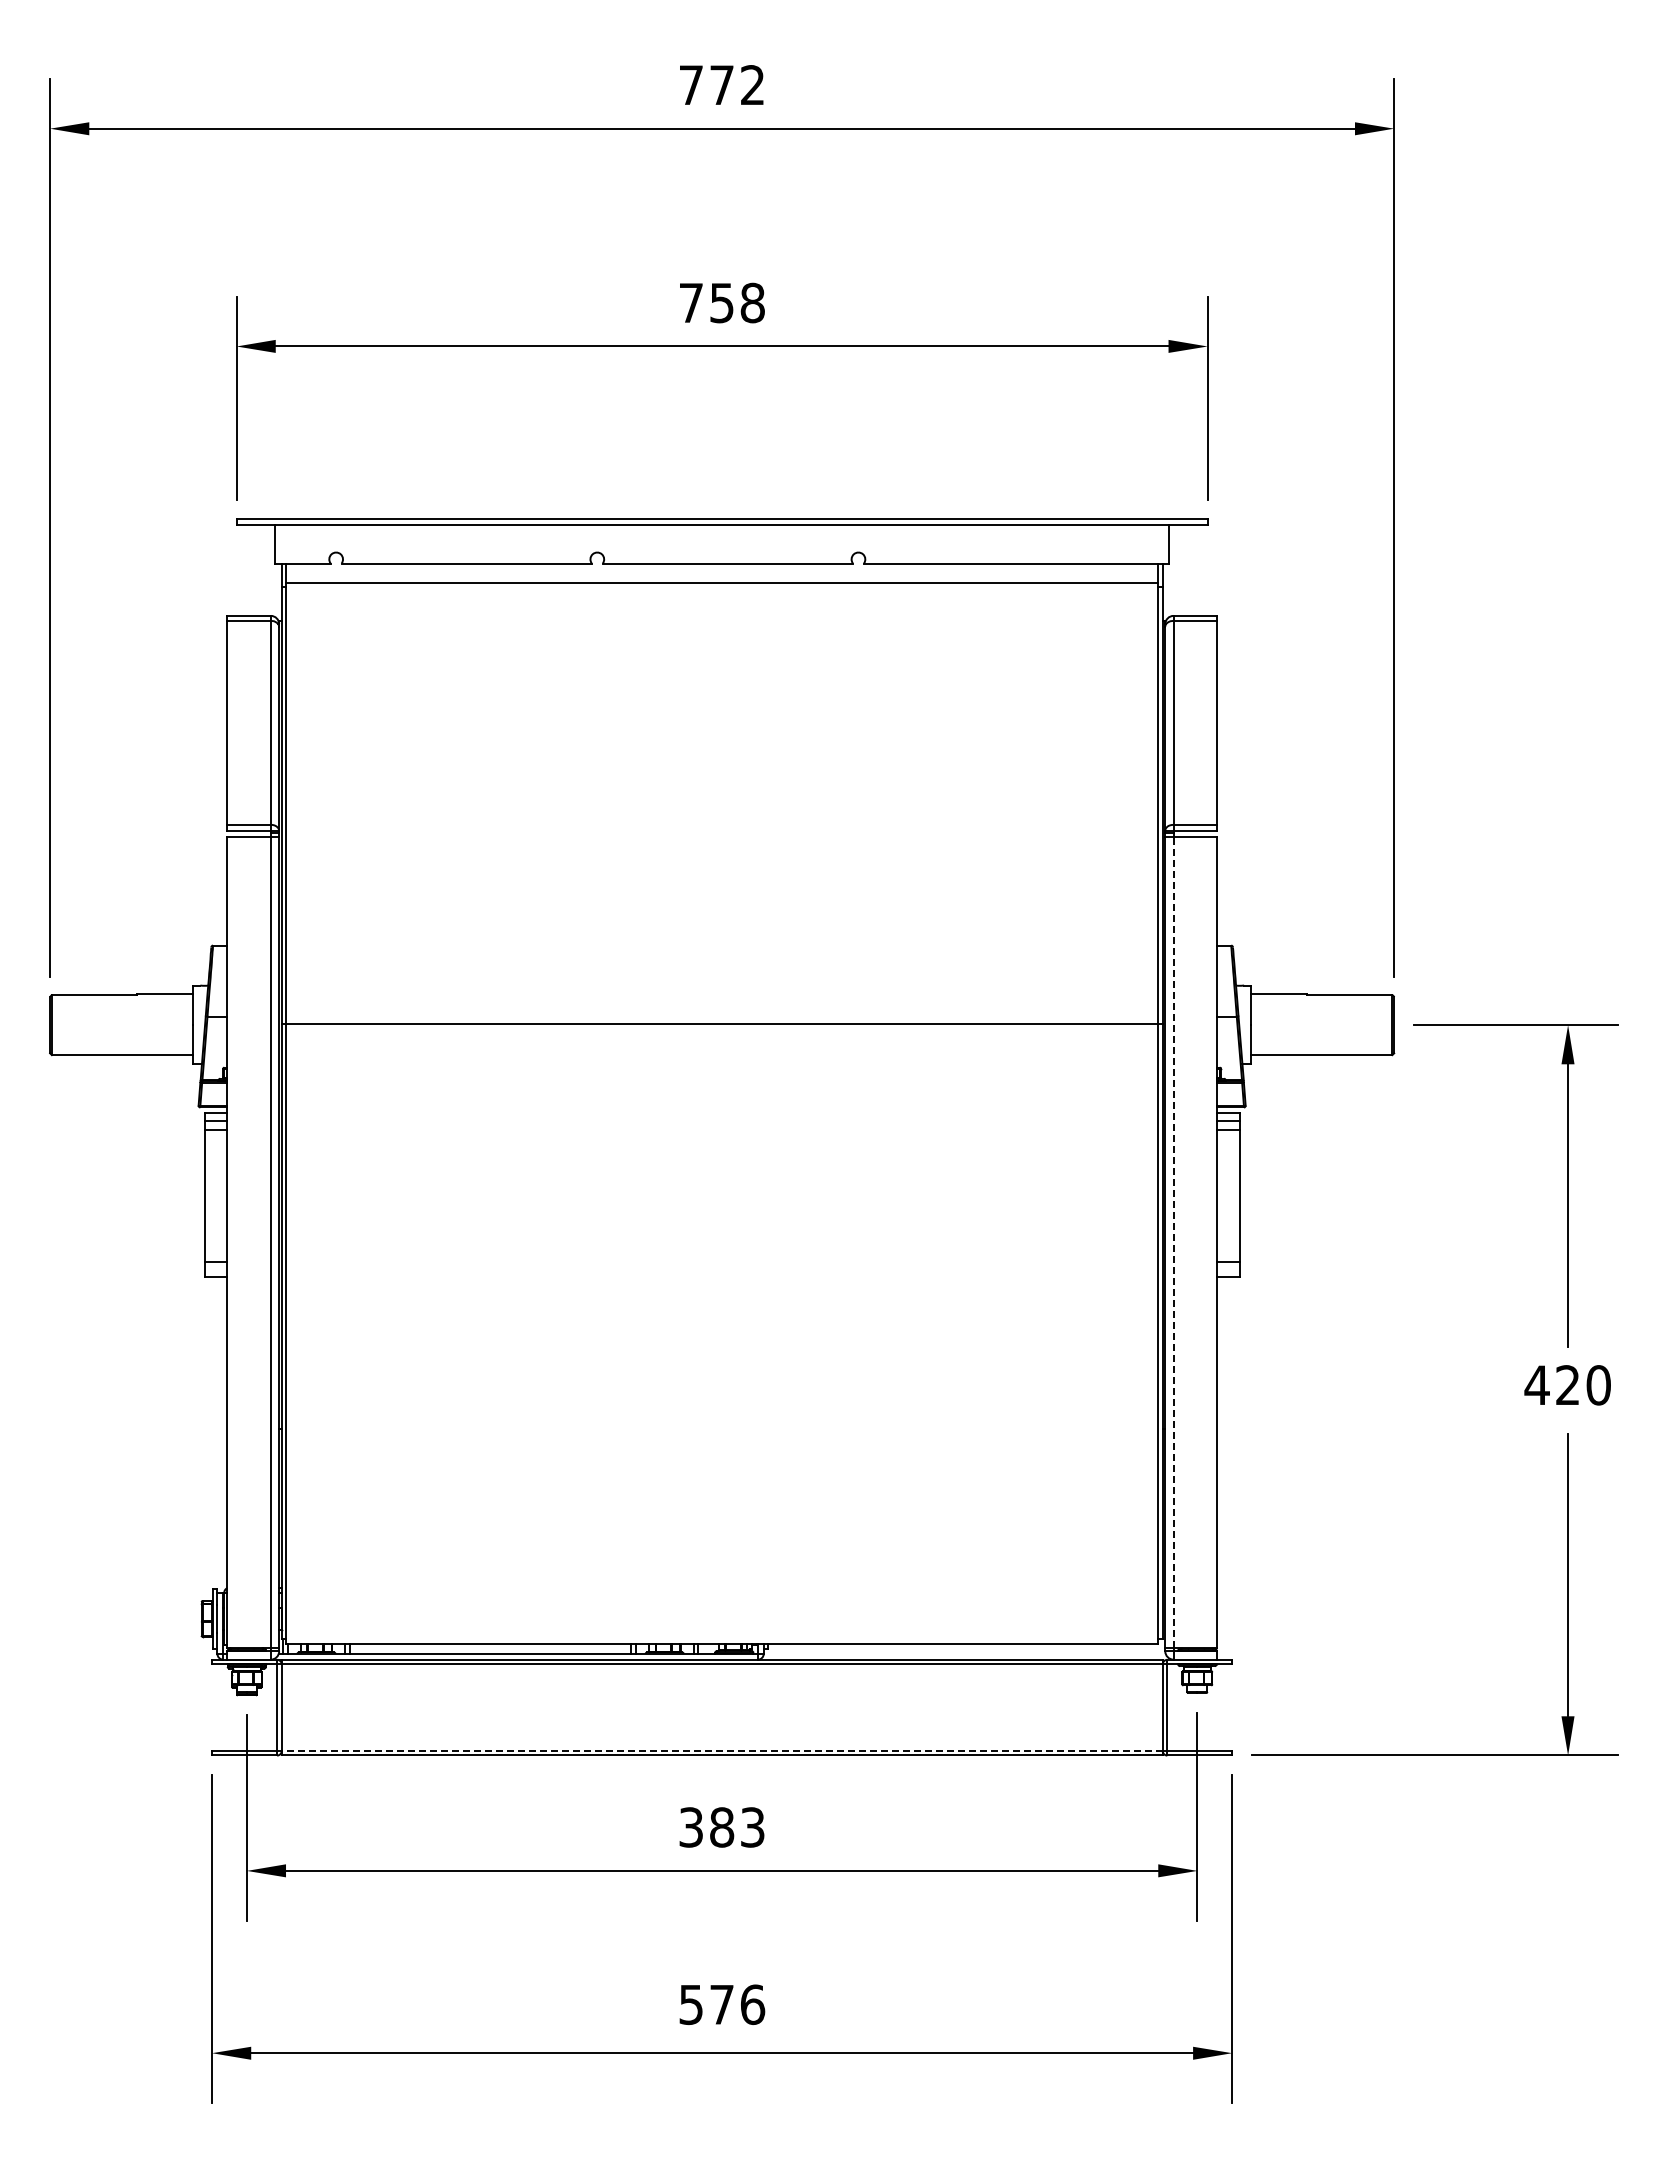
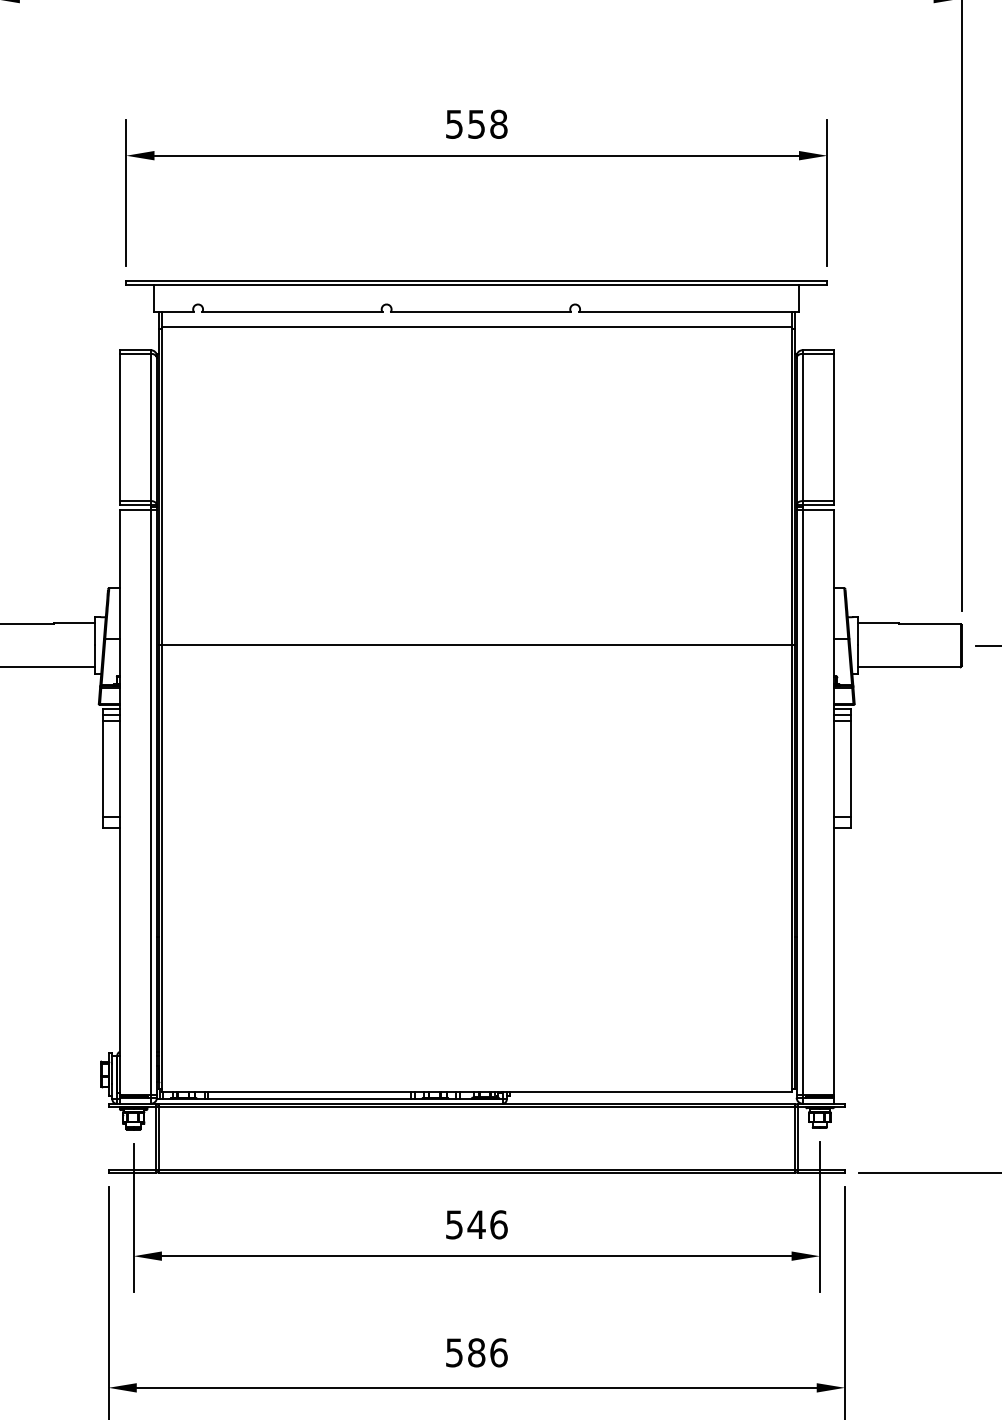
text: (690, 303) -> (453, 124), 758 -> 558
line: (1173, 1242) -> (802, 802), dashed -> solid
line: (721, 1750) -> (476, 1169), dashed -> solid
text: (722, 1827) -> (477, 1224), 383 -> 546
text: (722, 2004) -> (477, 1352), 576 -> 586

